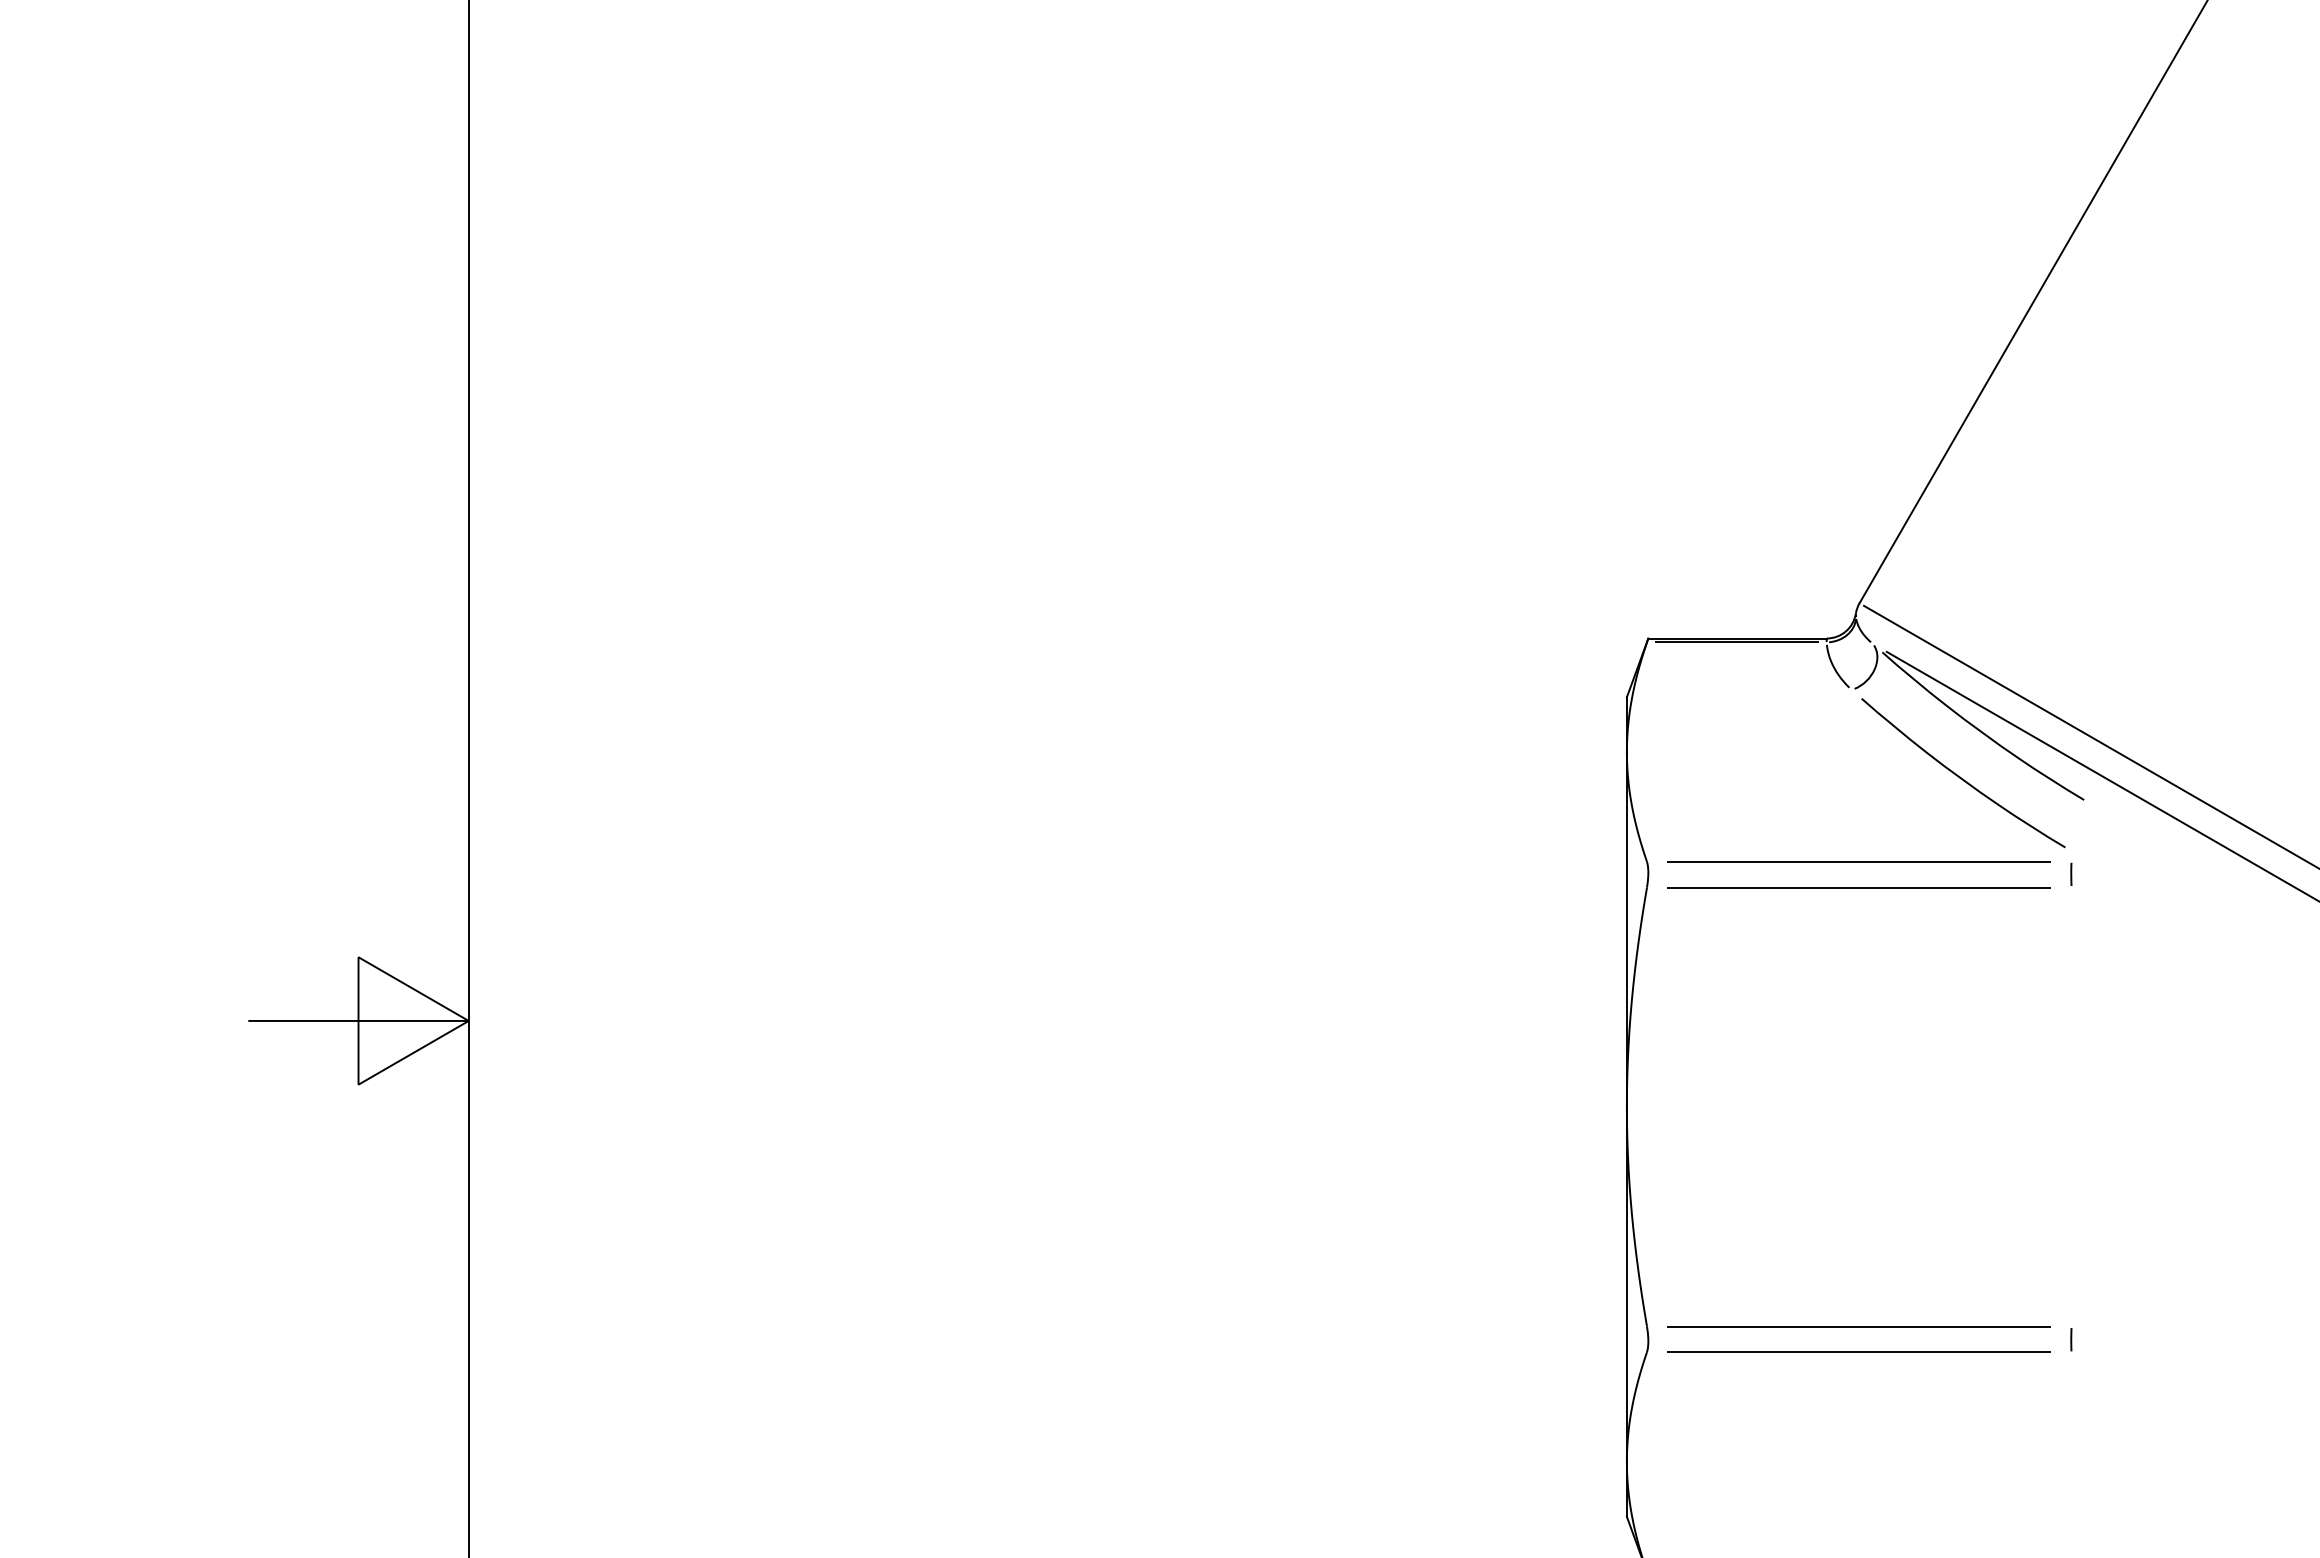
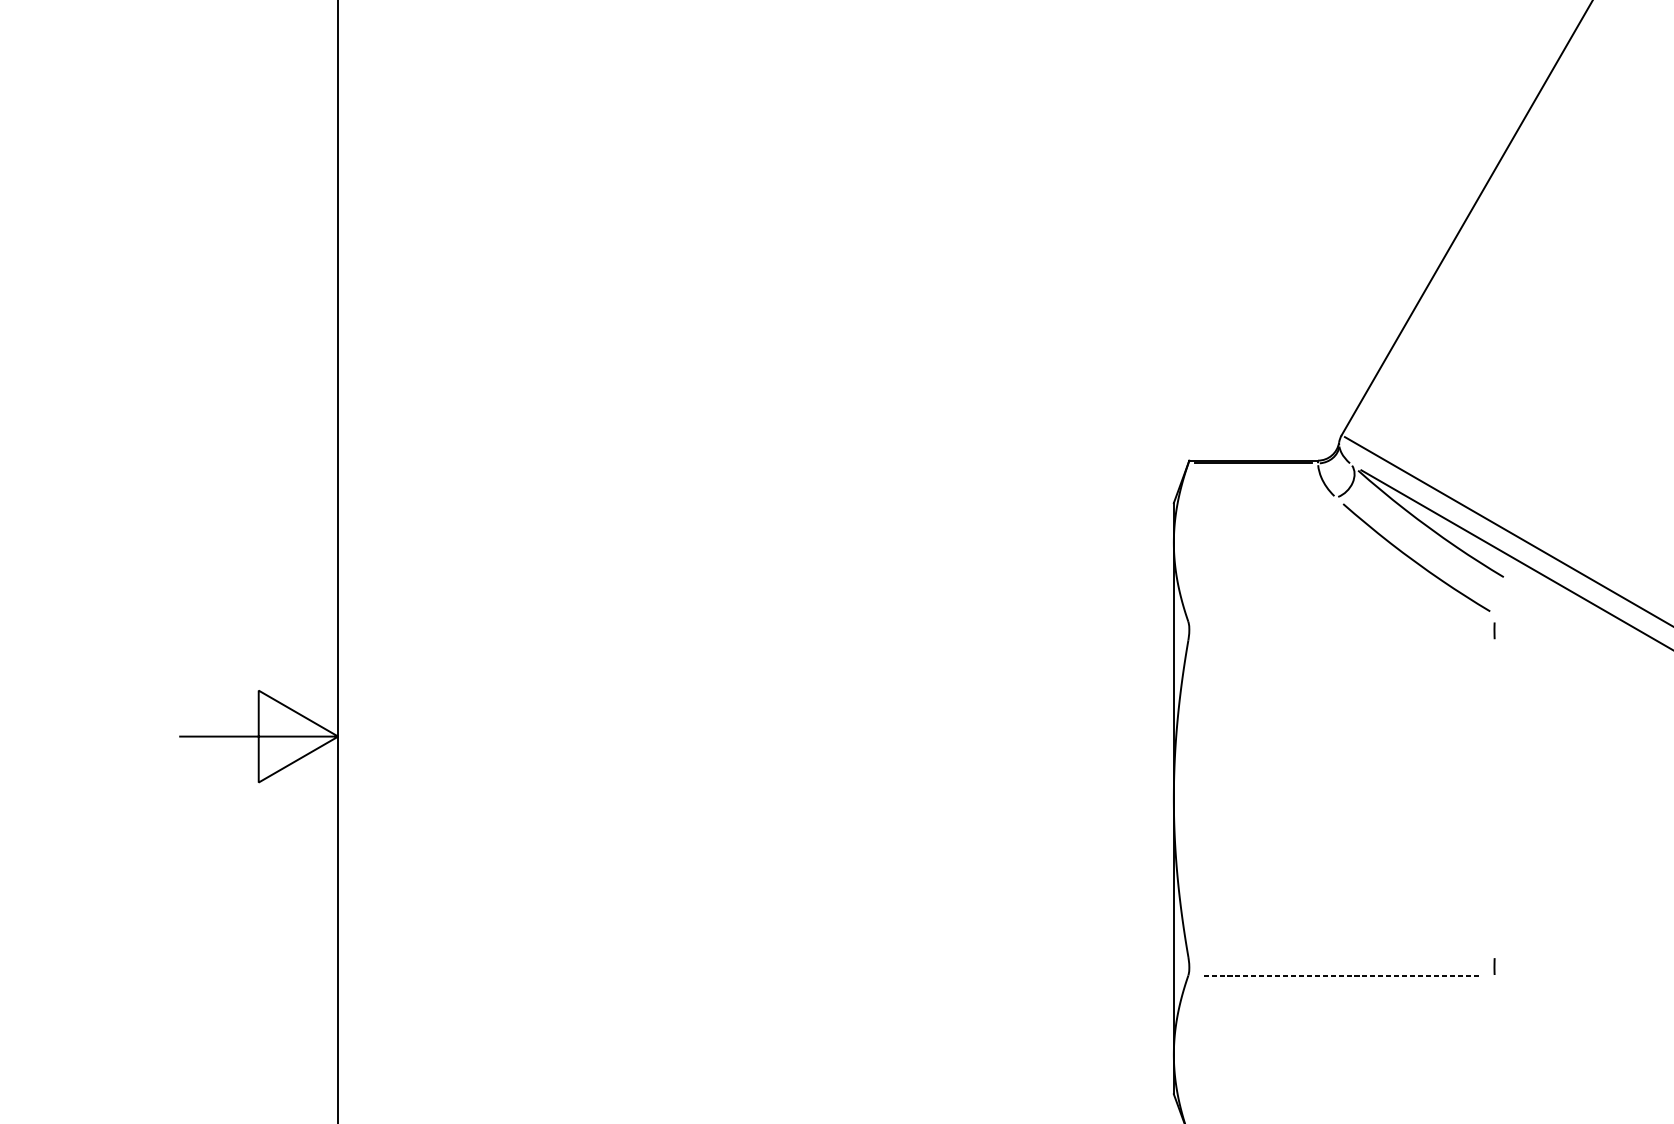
line: (1859, 861) -> (1341, 621), removed
line: (1859, 887) -> (1341, 640), removed
line: (1859, 1326) -> (1341, 957), removed
line: (1859, 1352) -> (1341, 975), solid -> dashed

